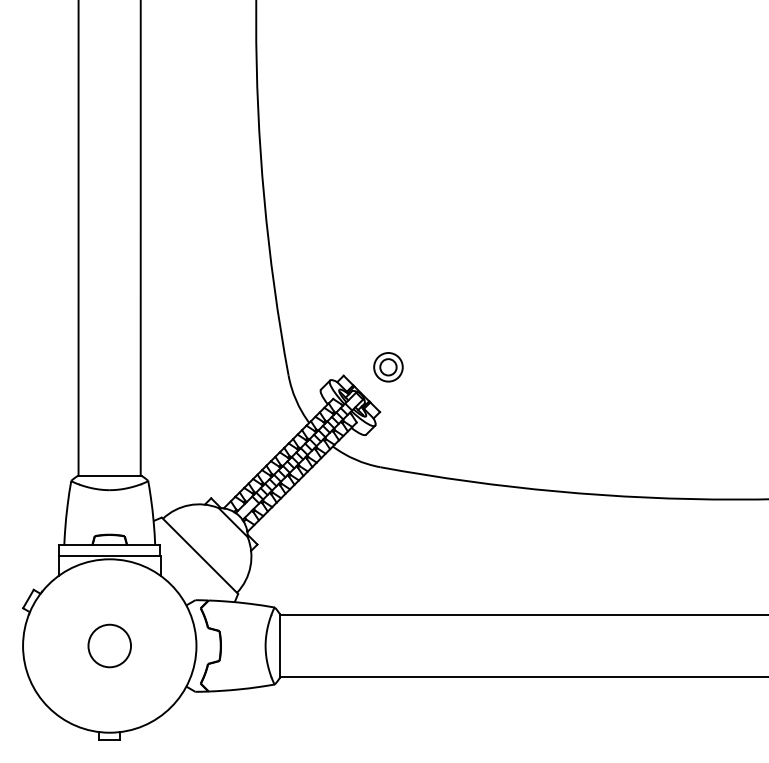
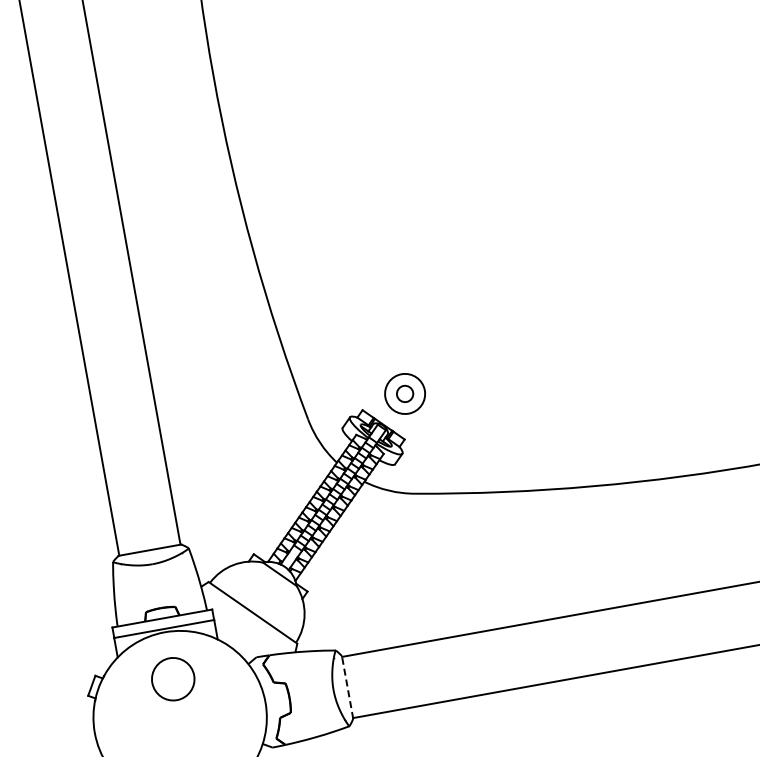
circle: (388, 367) -> (405, 394), size x1.4
circle: (109, 645) -> (172, 678), moved
line: (279, 646) -> (347, 688), solid -> dashed

